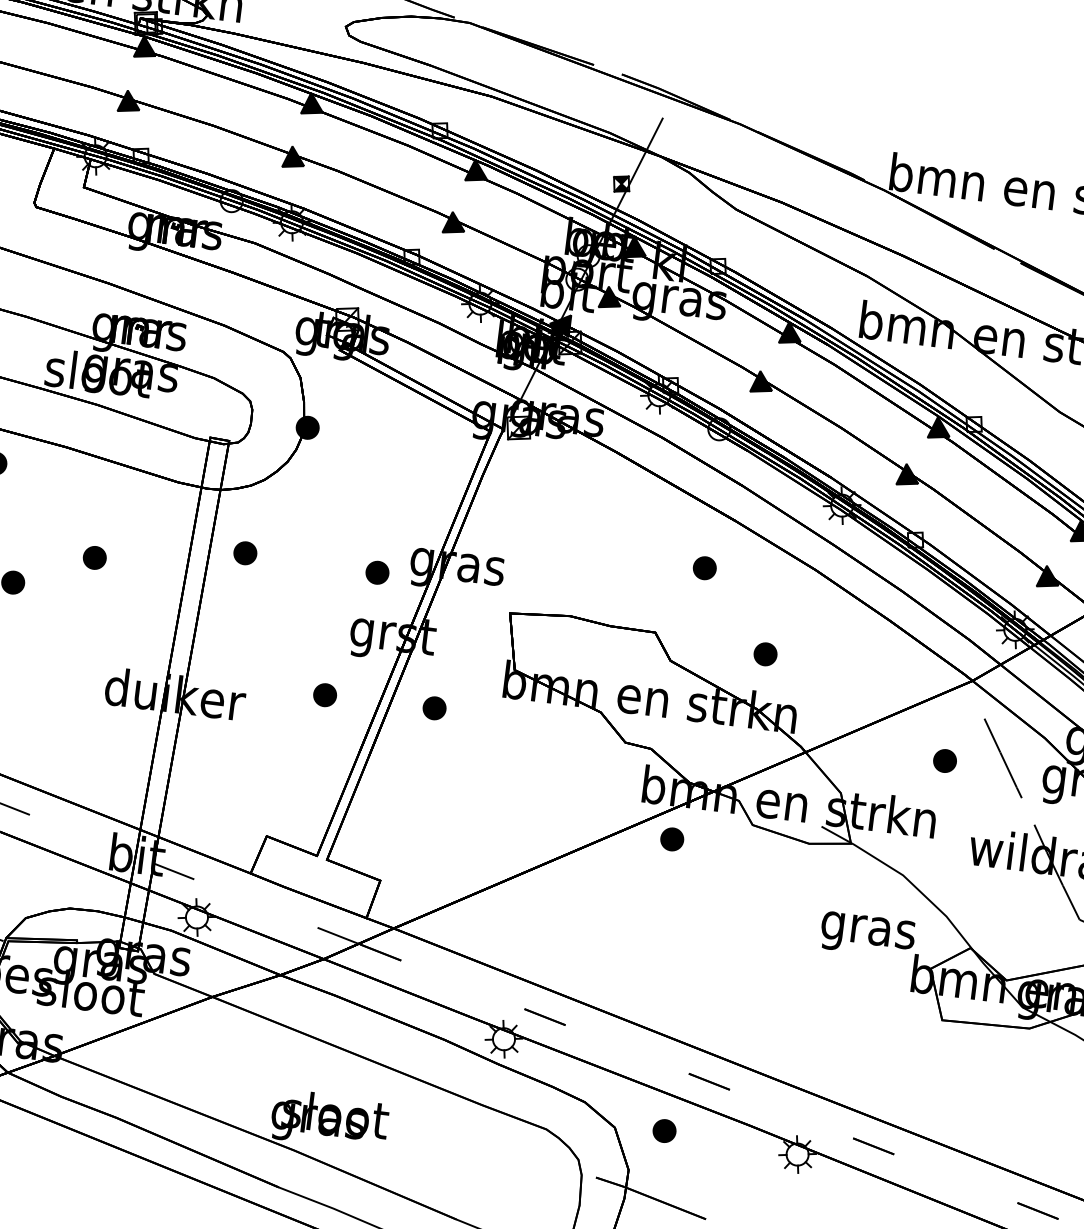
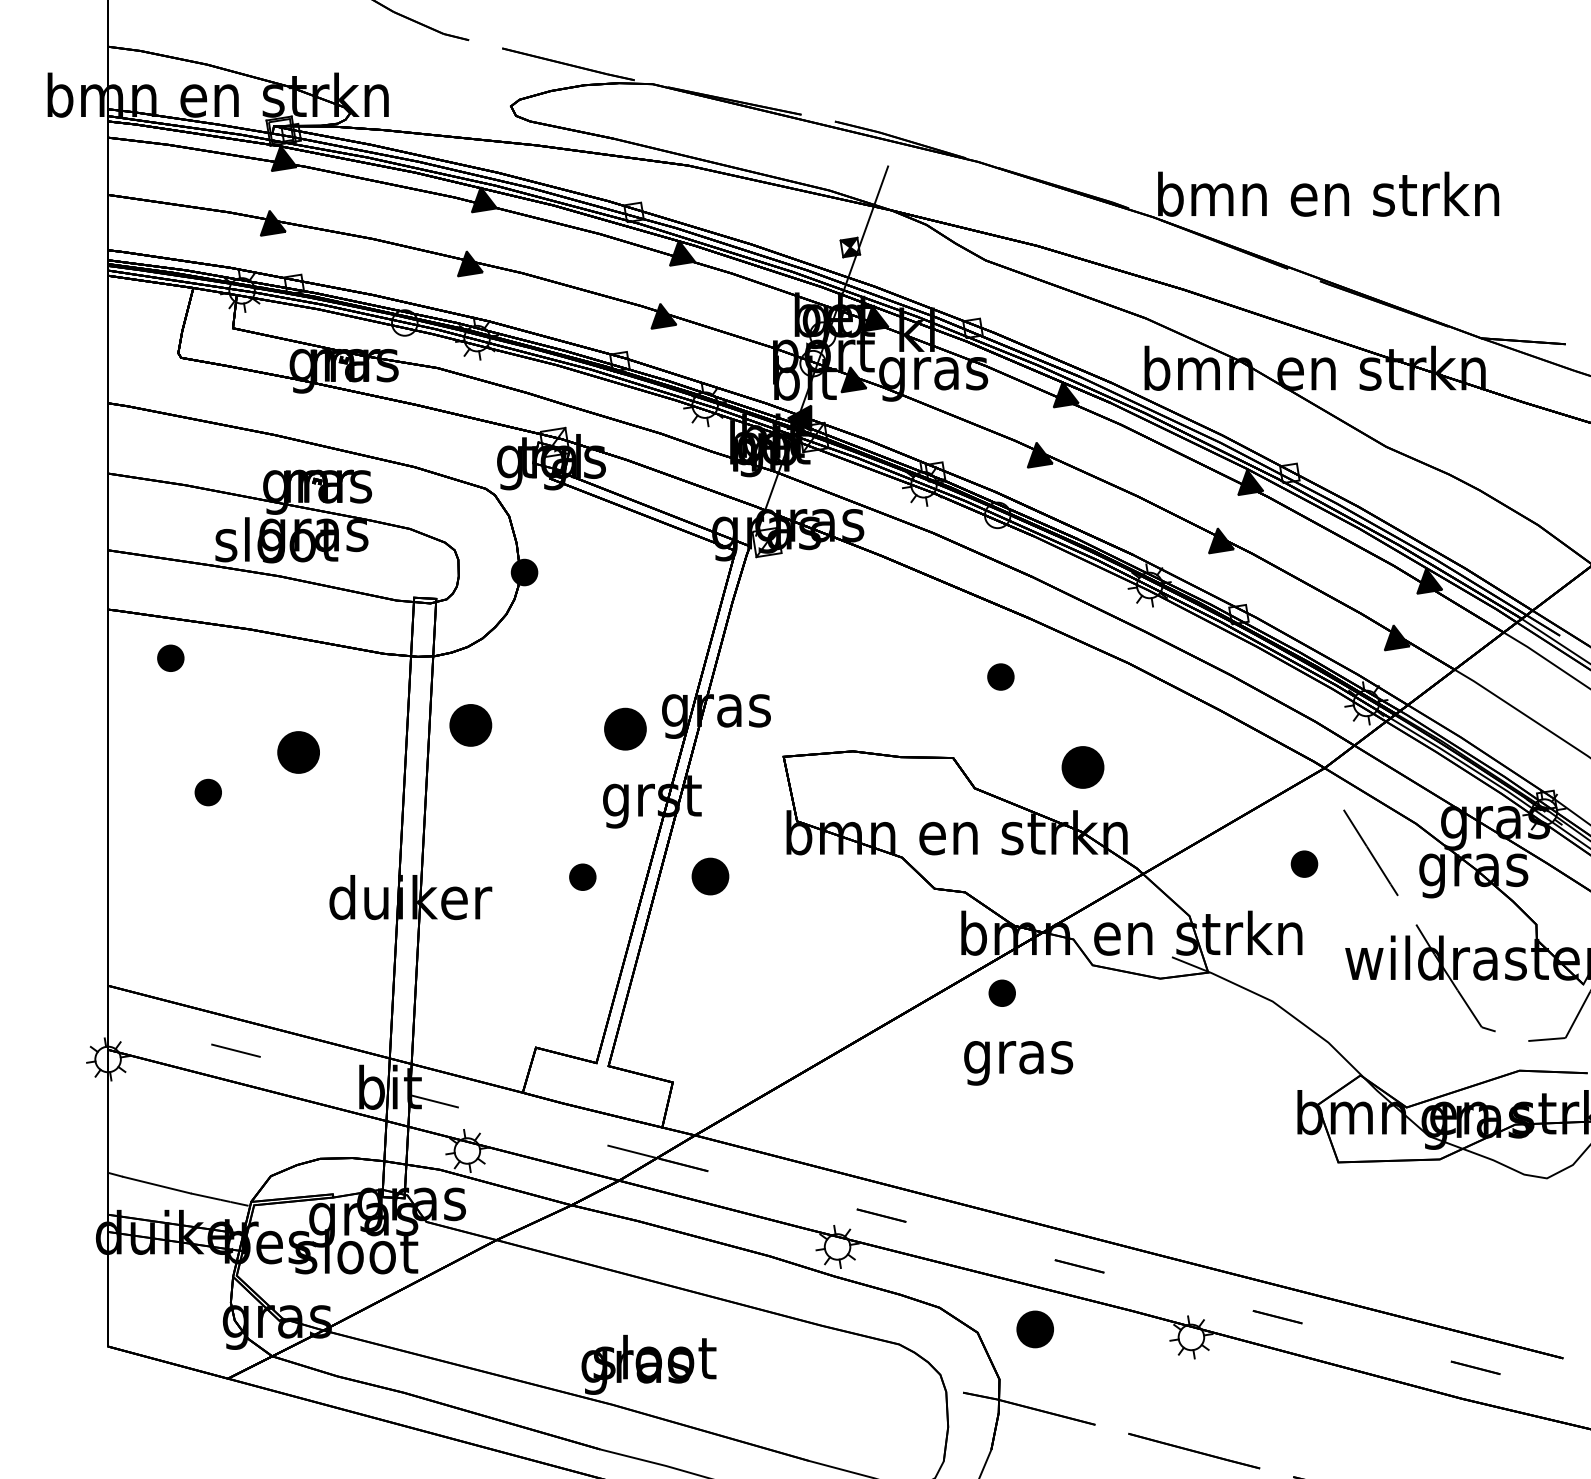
part: (245, 553) -> (470, 725), size x1.6
part: (94, 557) -> (298, 752), size x1.6
part: (377, 572) -> (625, 728), size x1.6
part: (765, 653) -> (1082, 766), size x1.6
part: (434, 708) -> (710, 876), size x1.4
text: (867, 935) -> (1018, 1063), moved
part: (663, 1131) -> (1034, 1329), size x1.4

